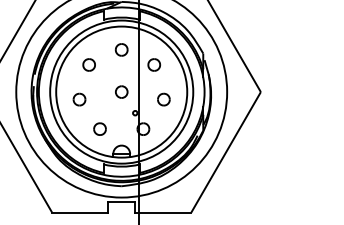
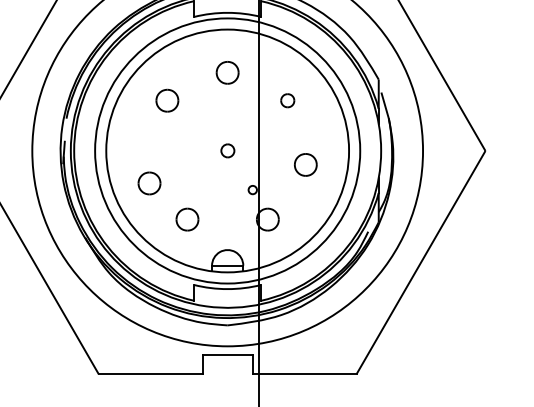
part: (153, 64) -> (286, 99), size x0.6
part: (121, 91) -> (227, 149), size x0.6
part: (79, 99) -> (149, 183), moved

